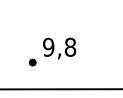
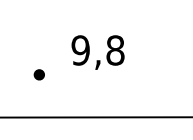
text: (59, 48) -> (97, 52), moved

